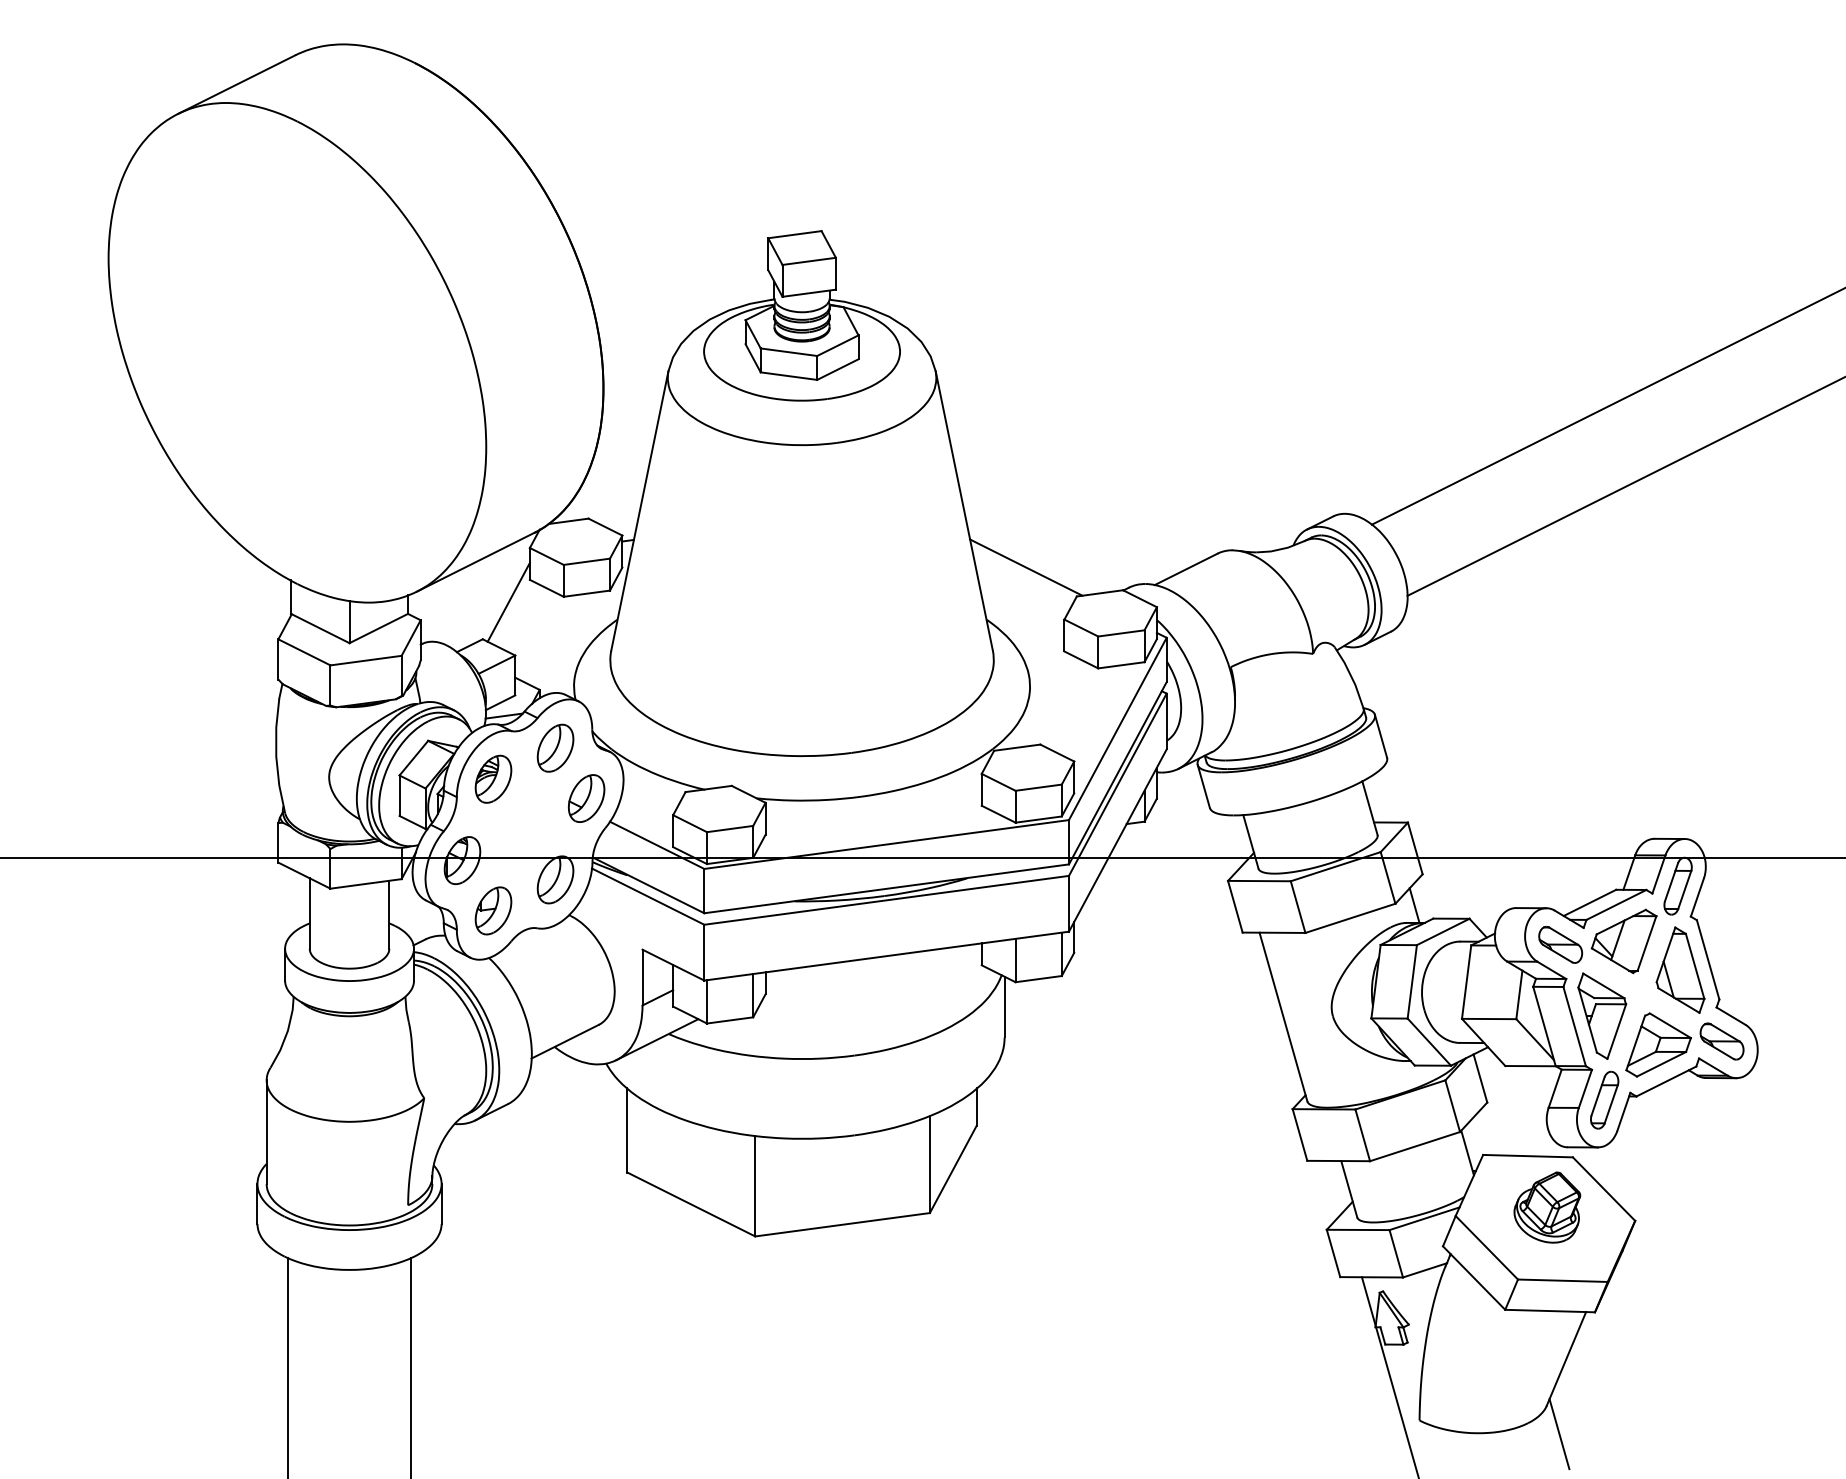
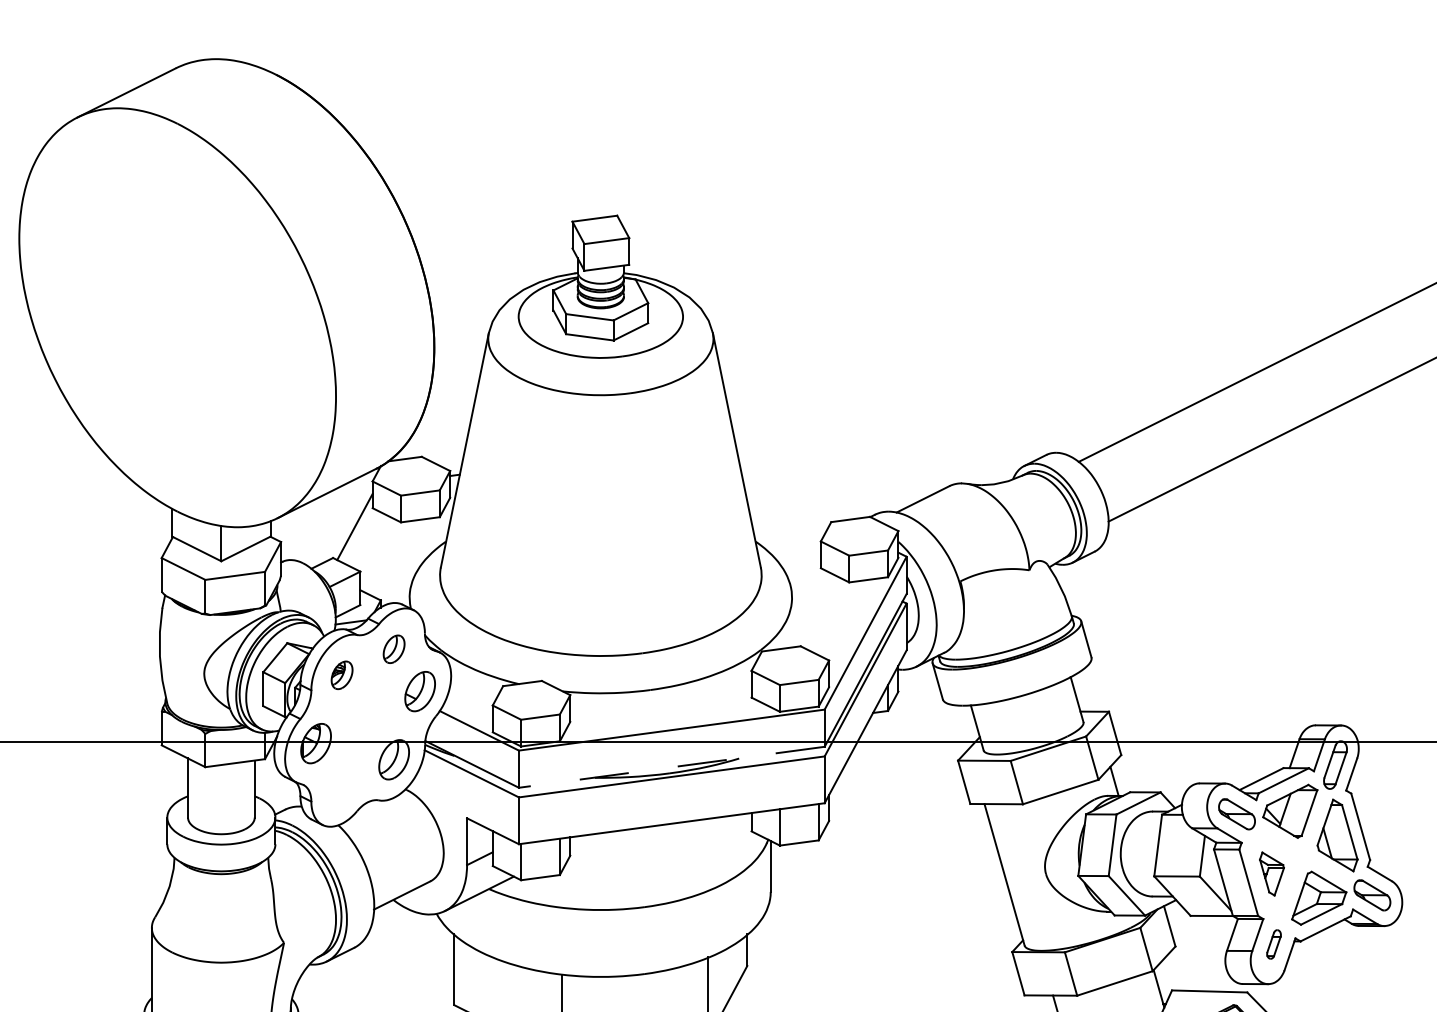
line: (1026, 567) -> (789, 497), removed
part: (555, 747) -> (394, 648), size x0.7
part: (493, 778) -> (342, 674), size x0.7
line: (886, 888) -> (671, 767), solid -> dashed
part: (493, 910) -> (342, 785), removed
part: (1602, 1015) -> (1272, 873), size x0.6
part: (1604, 1099) -> (1273, 943), size x0.6

